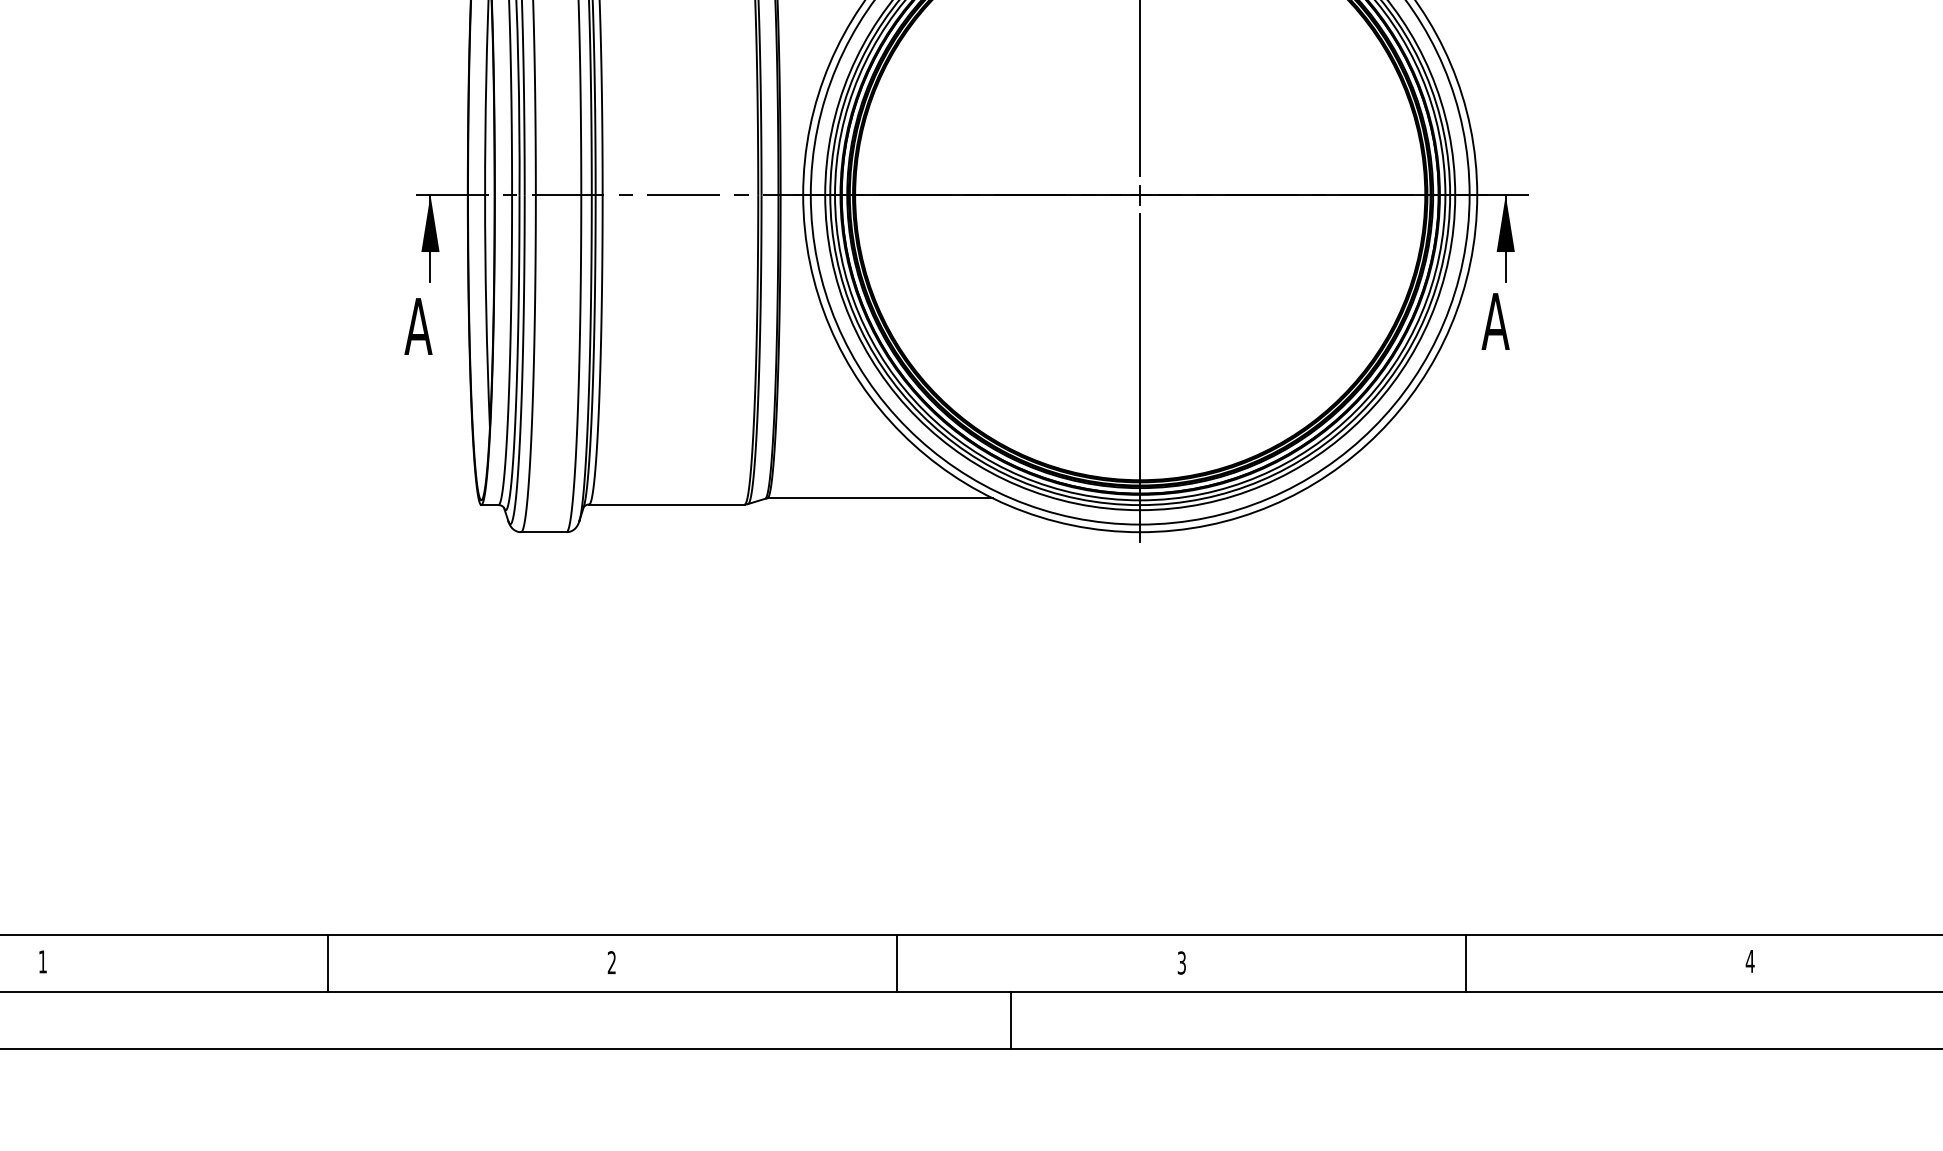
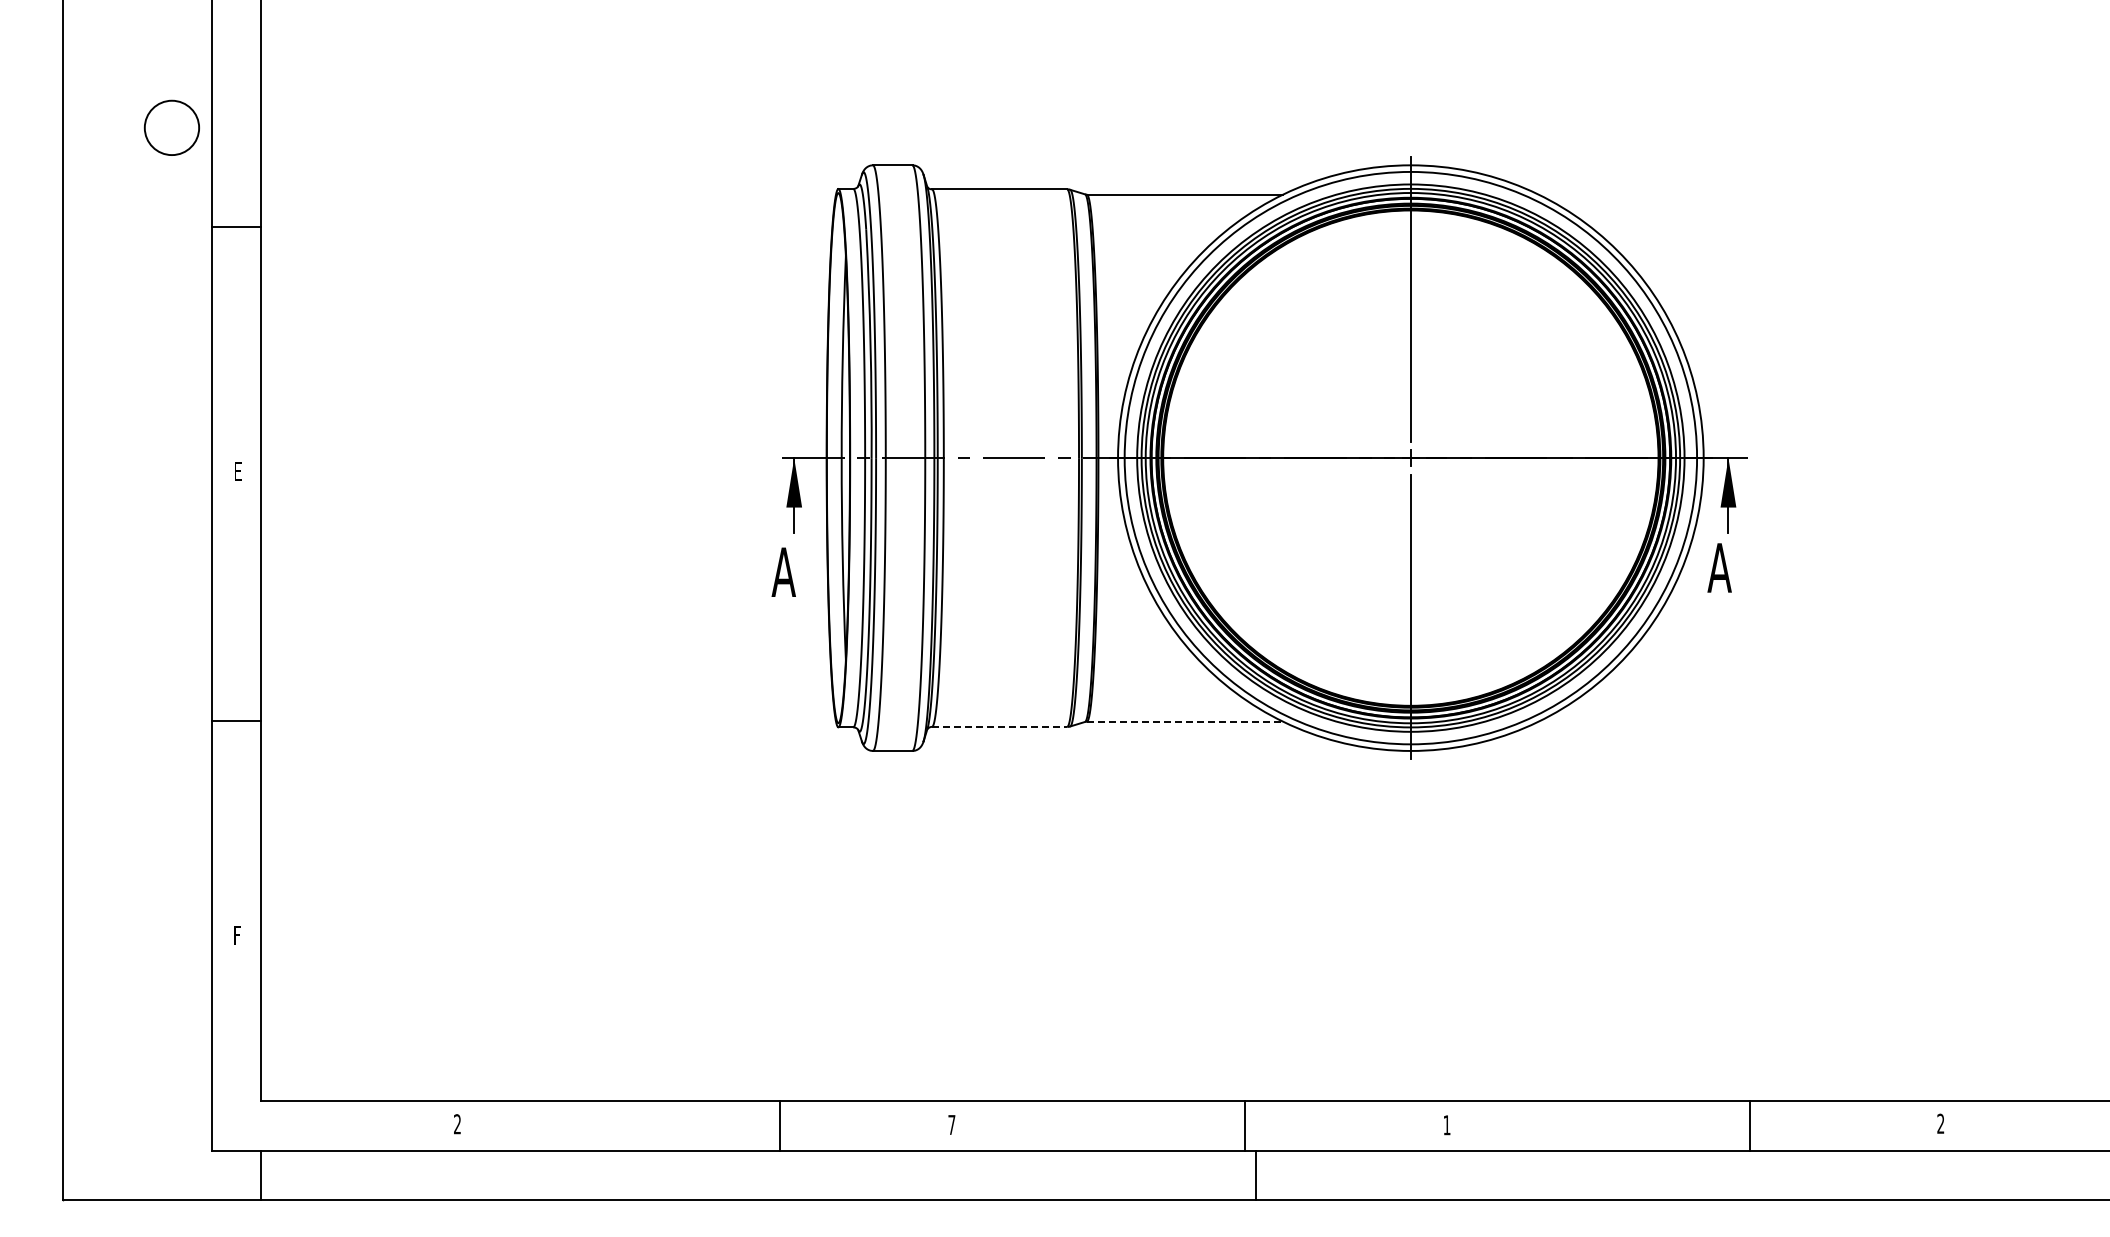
line: (880, 498) -> (1185, 721), solid -> dashed
line: (666, 504) -> (999, 726), solid -> dashed
text: (1749, 960) -> (1940, 1123), 4 -> 2
text: (42, 962) -> (457, 1124), 1 -> 2
text: (611, 962) -> (951, 1124), 2 -> 7
line: (328, 963) -> (779, 1125), moved
line: (896, 963) -> (1244, 1125), moved
text: (1181, 963) -> (1446, 1125), 3 -> 1
line: (1465, 963) -> (1749, 1125), moved
line: (1010, 1020) -> (1256, 1175), moved

